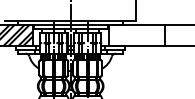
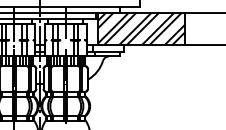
hatch: (136, 35) -> (140, 28), added

